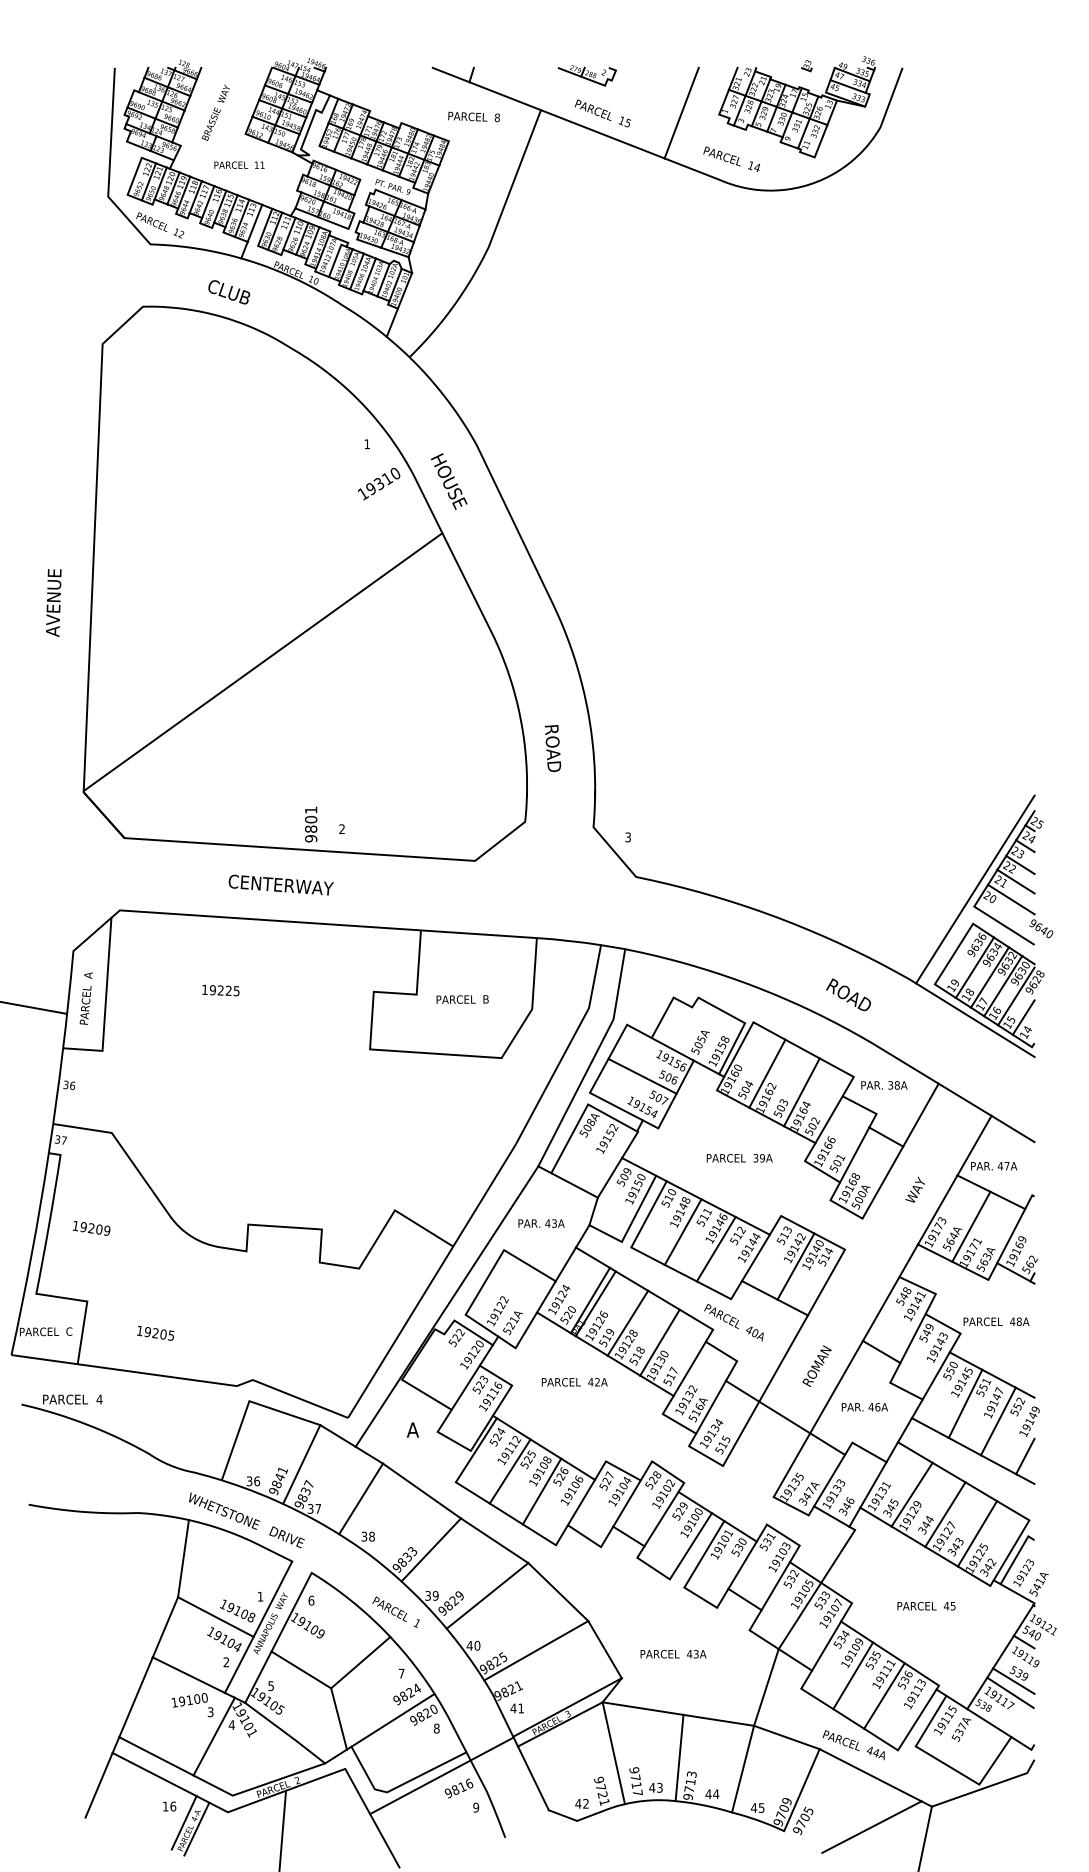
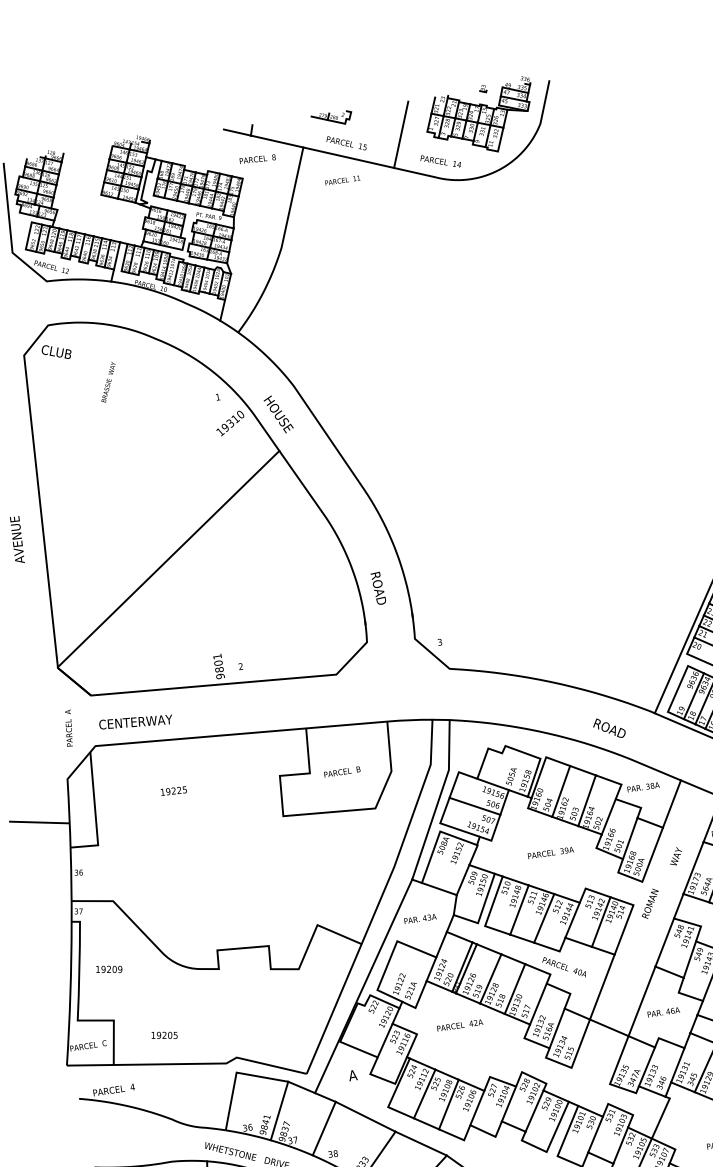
text: (215, 112) -> (108, 382), moved
text: (239, 164) -> (342, 180), moved
text: (229, 292) -> (56, 352), moved
text: (280, 884) -> (135, 721), moved
text: (85, 998) -> (68, 728), moved
text: (816, 1365) -> (649, 903), moved

